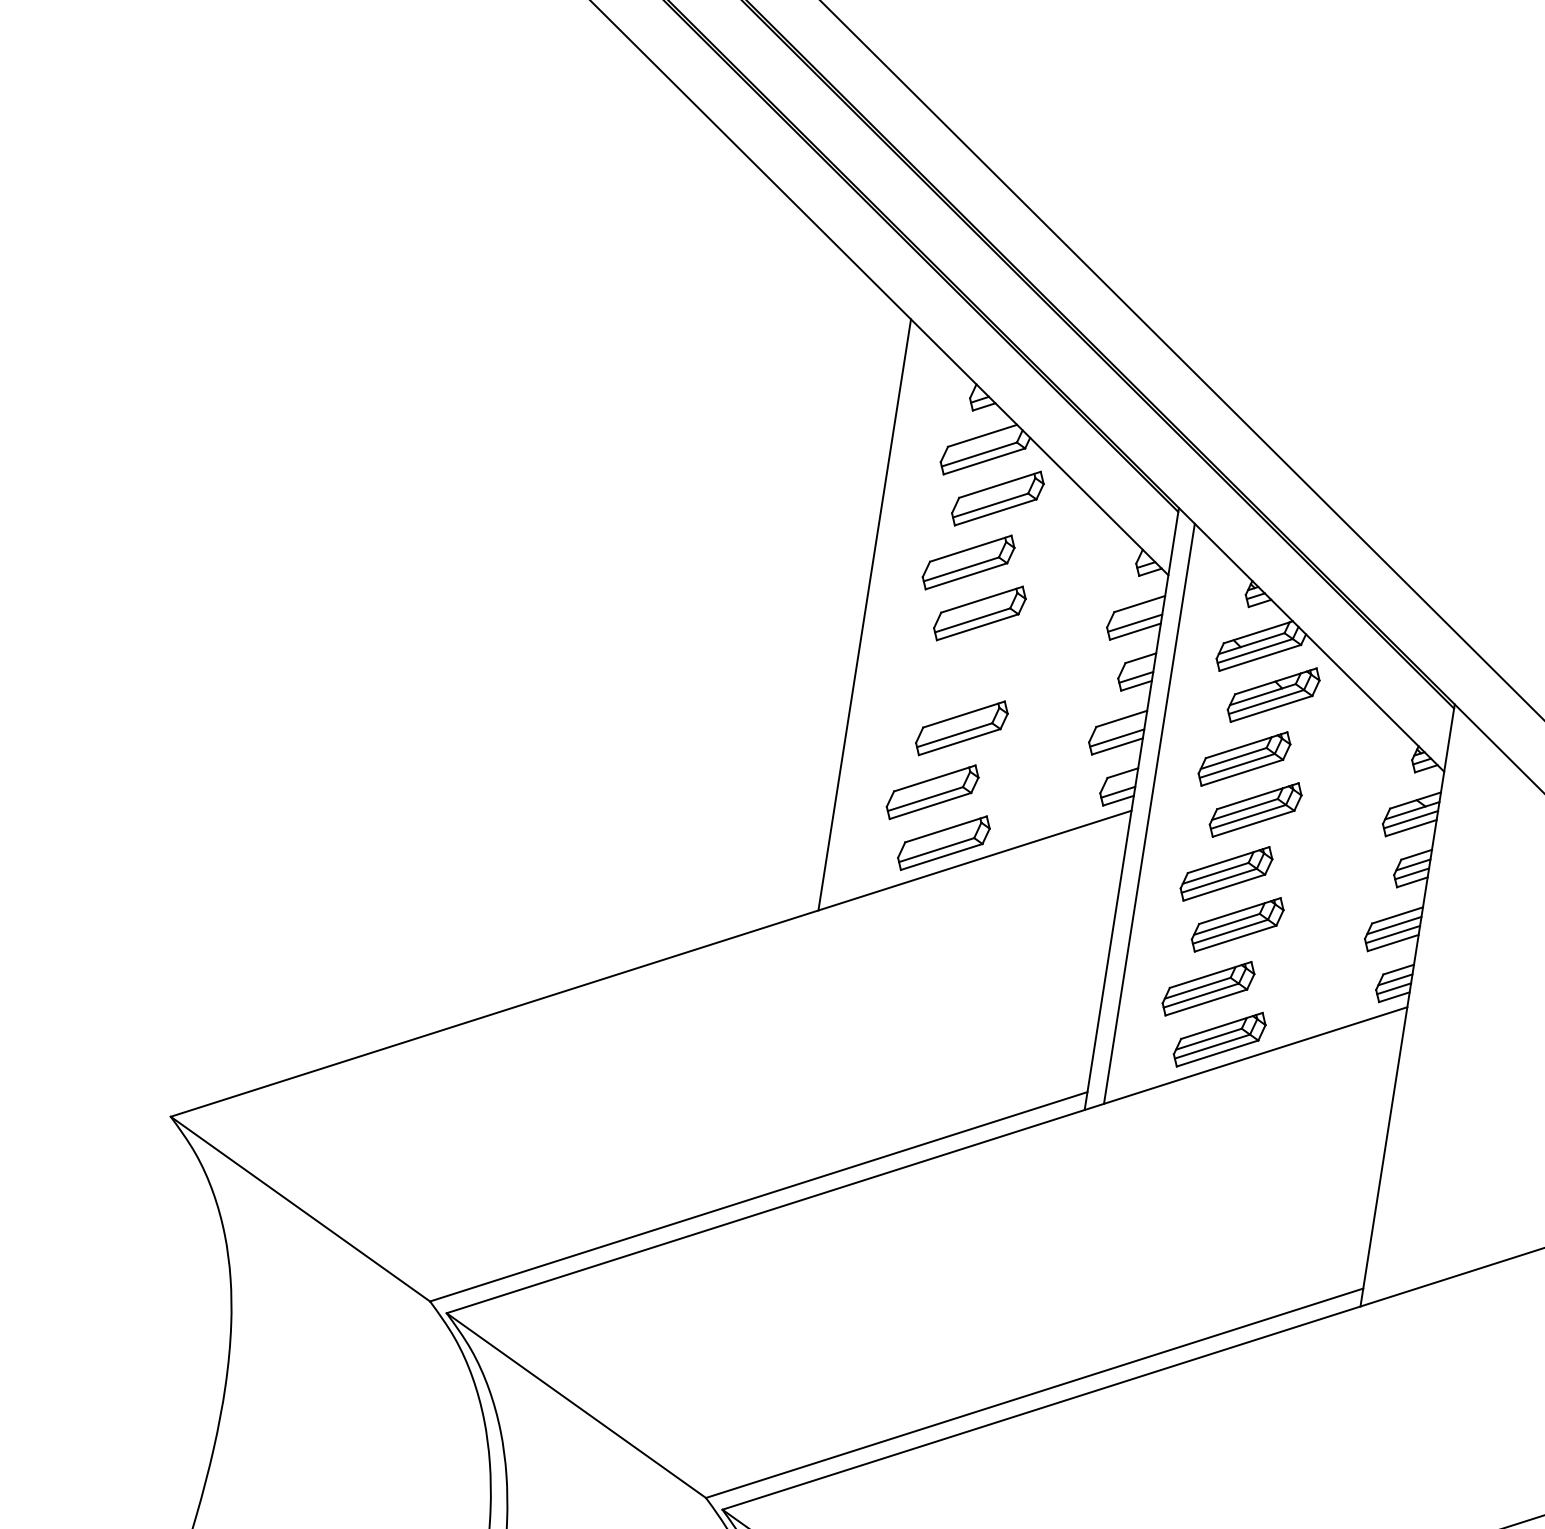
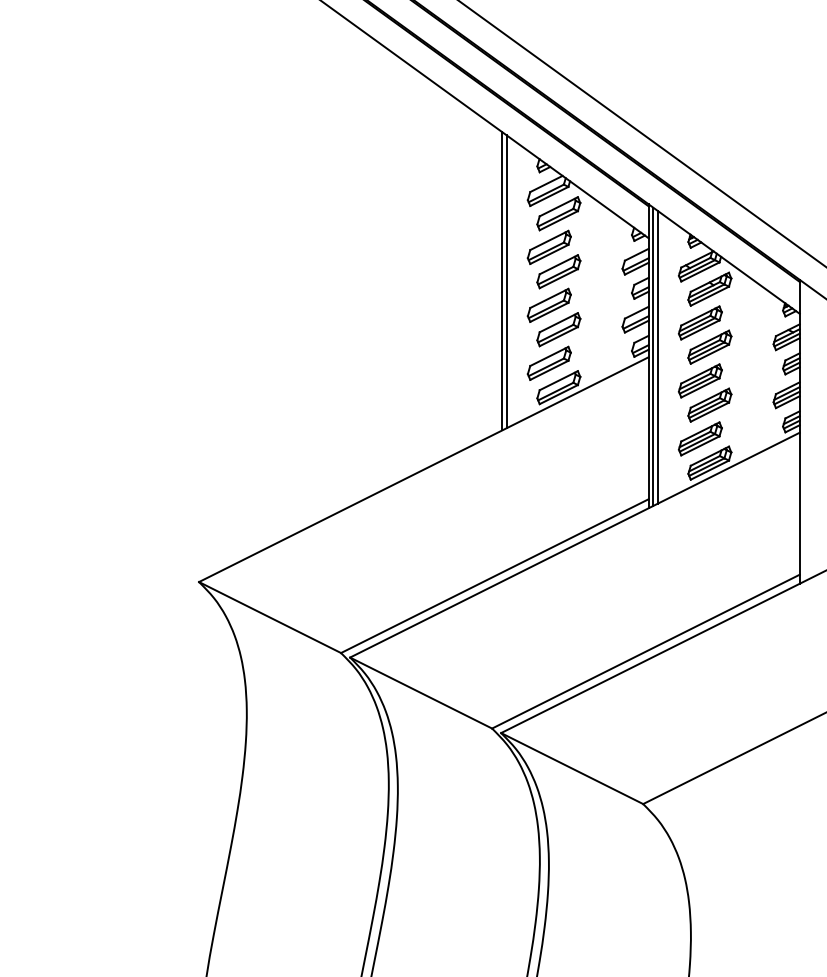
line: (873, 616) -> (506, 281), added
part: (949, 675) -> (548, 304), added
line: (1141, 810) -> (653, 356), added

